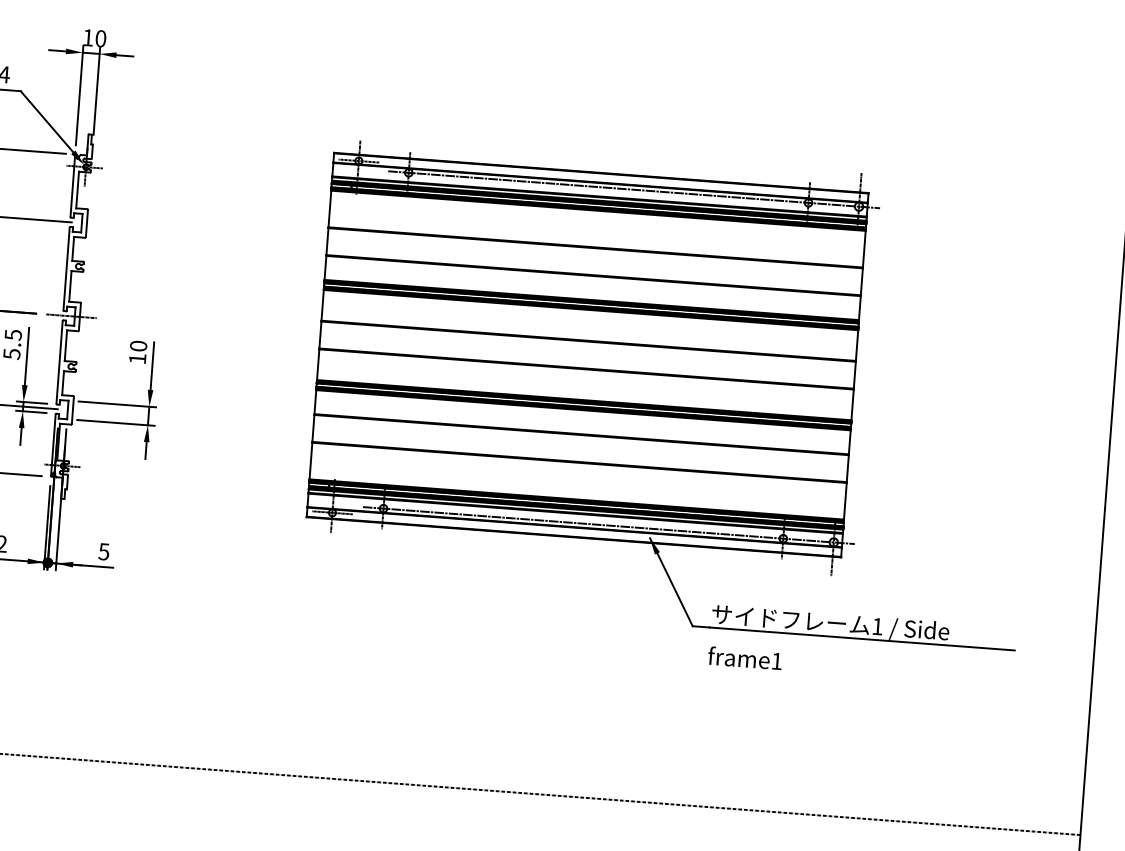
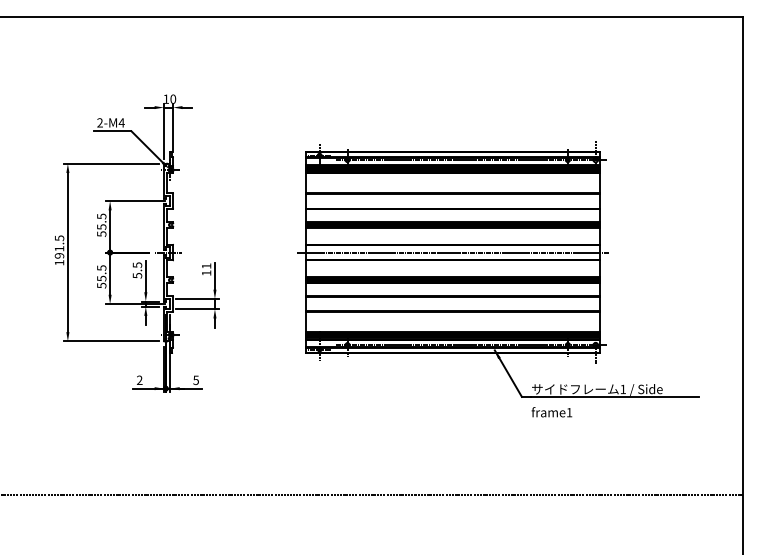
text: (138, 344) -> (206, 265), 10 -> 11
line: (586, 354) -> (452, 252), added

